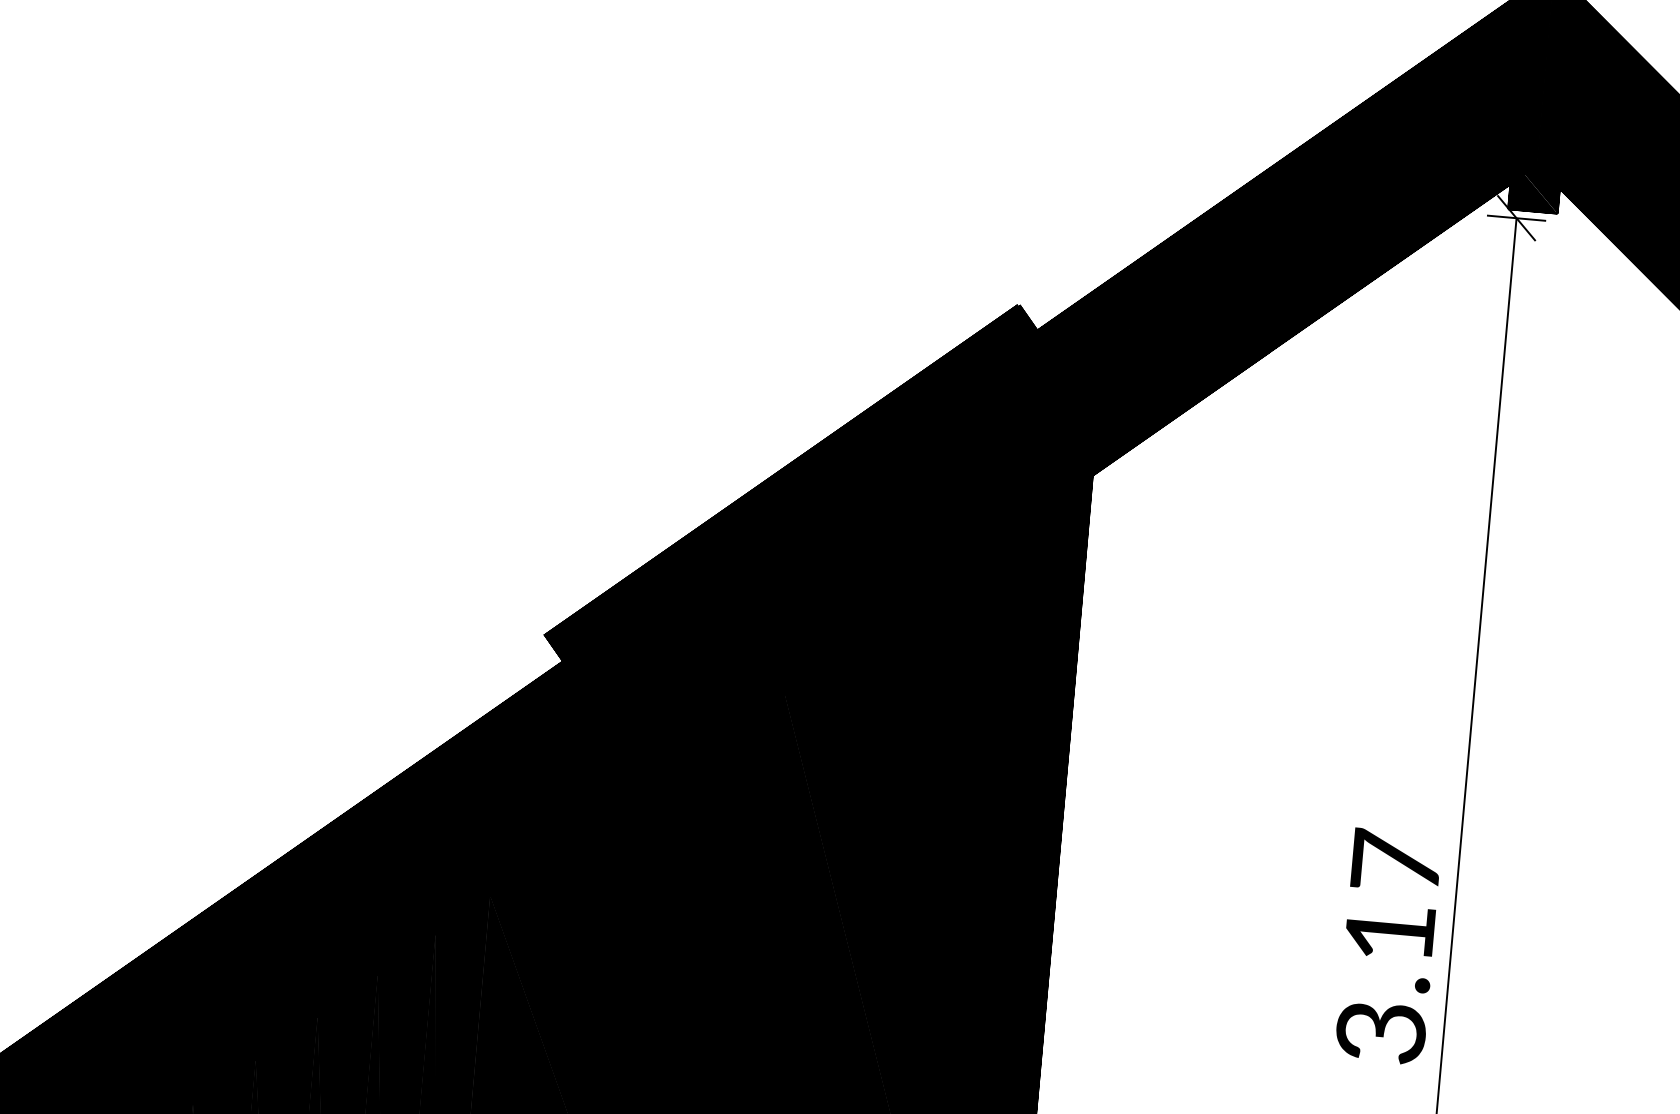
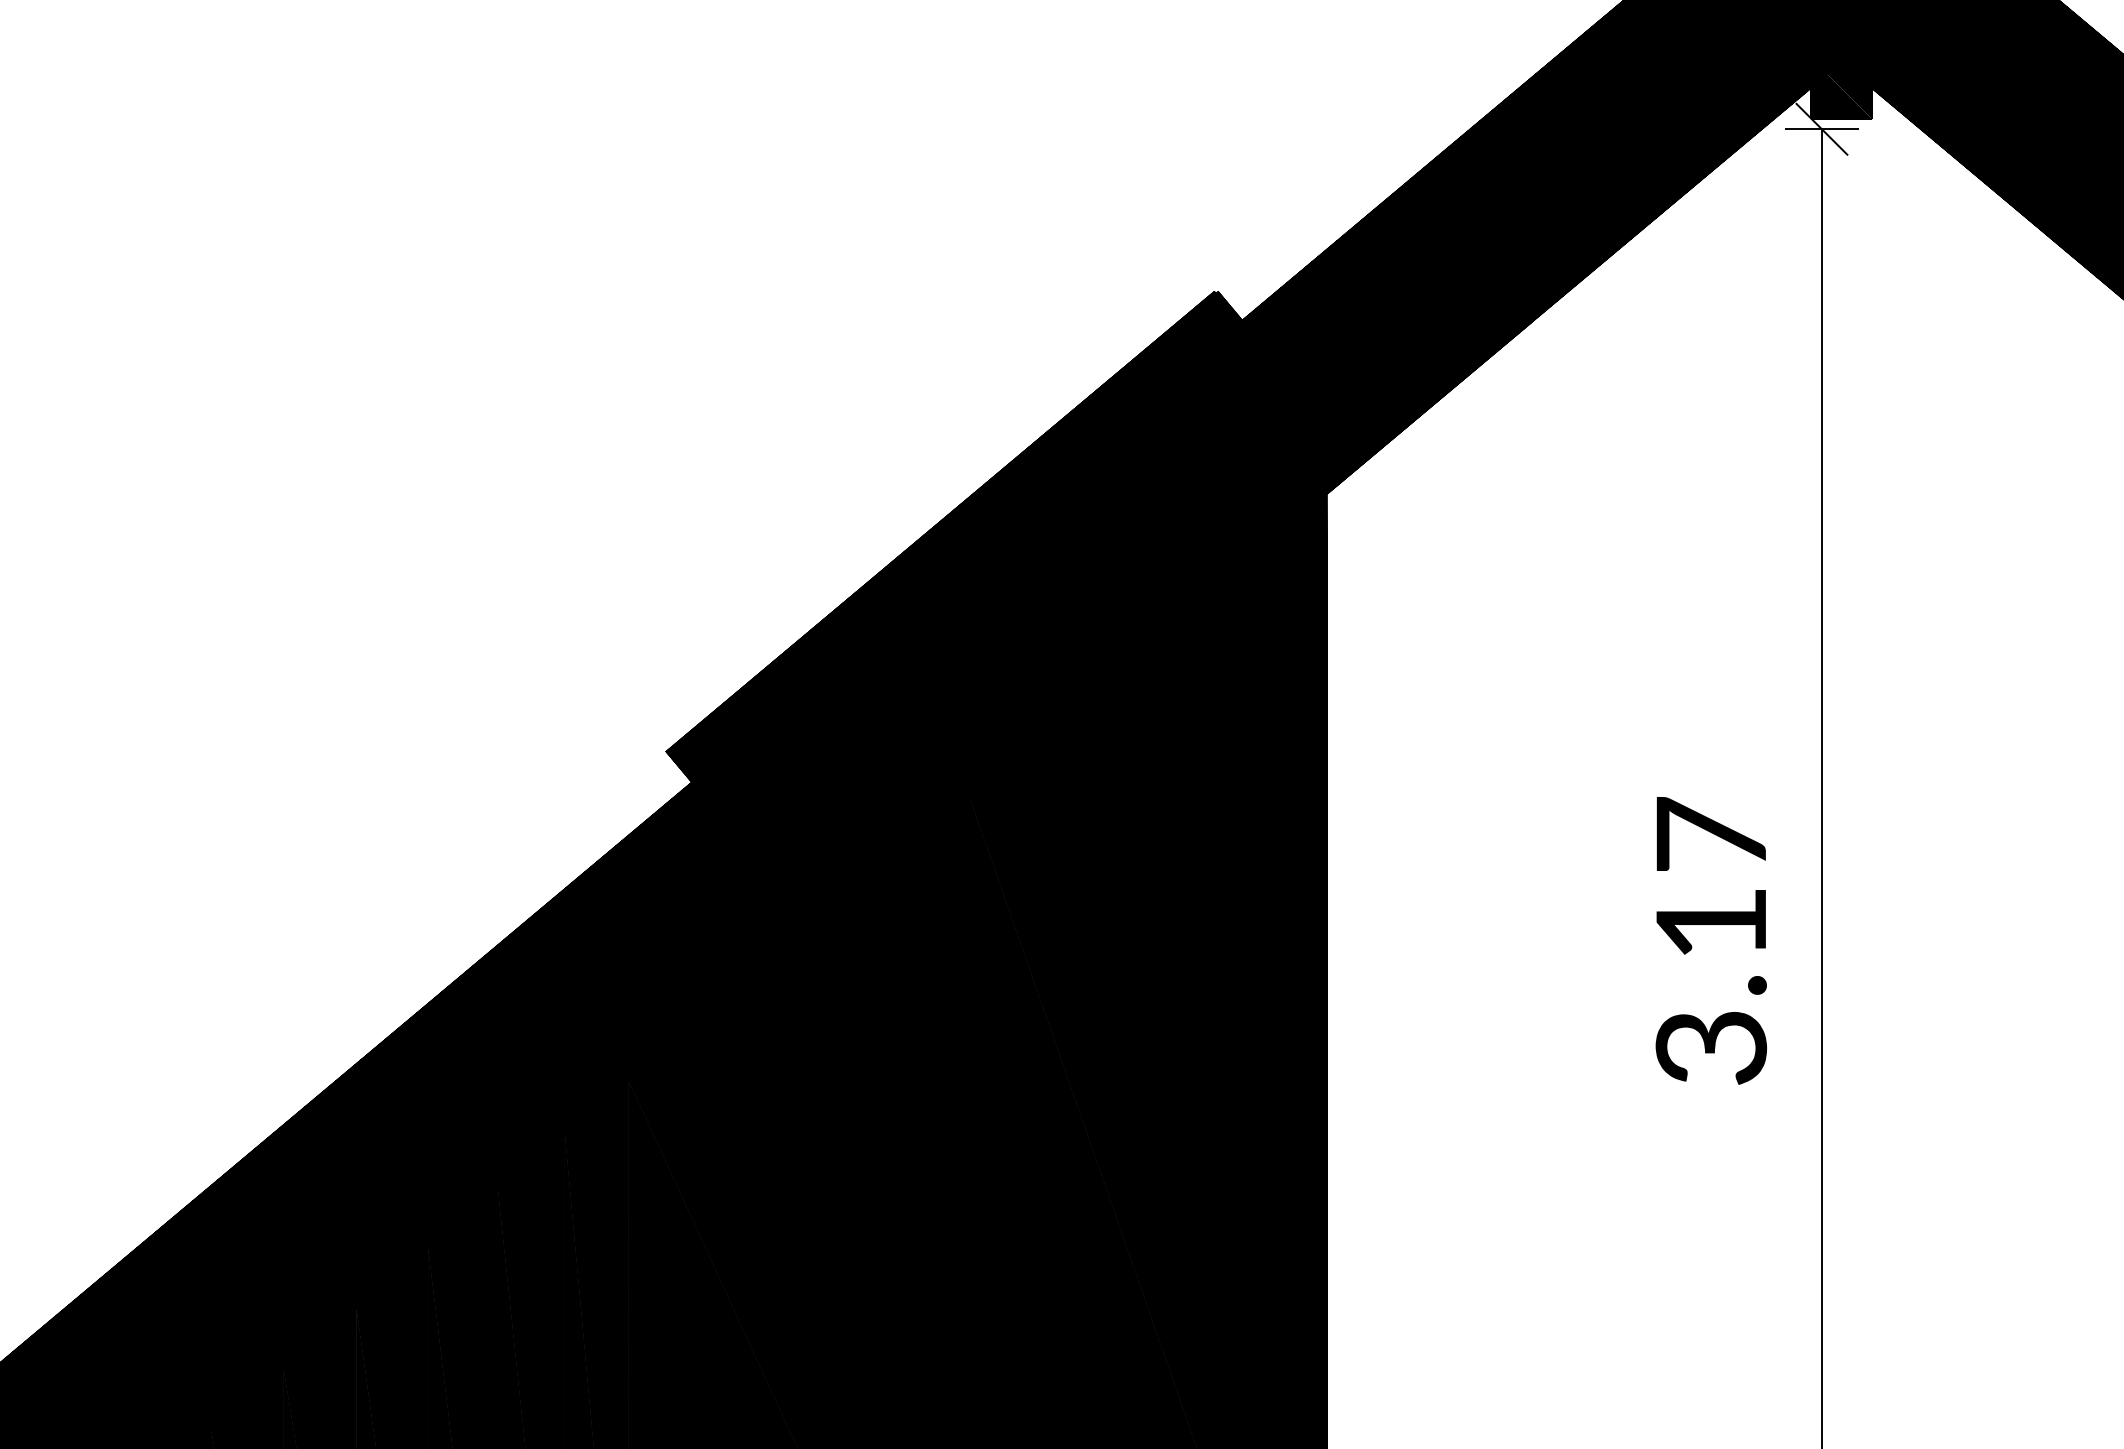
text: (1388, 946) -> (1710, 940), moved

